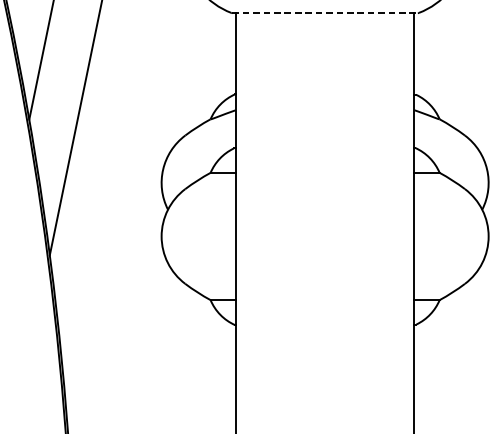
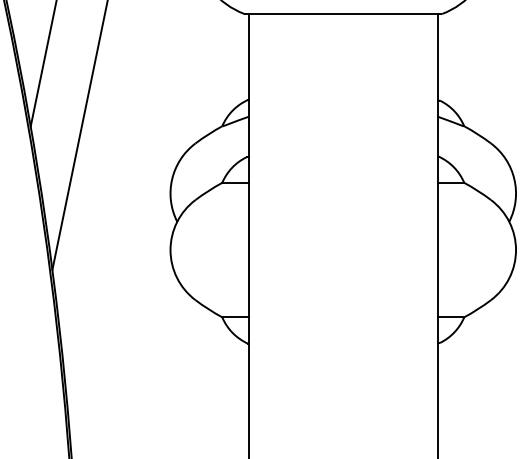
line: (325, 13) -> (343, 14), dashed -> solid

